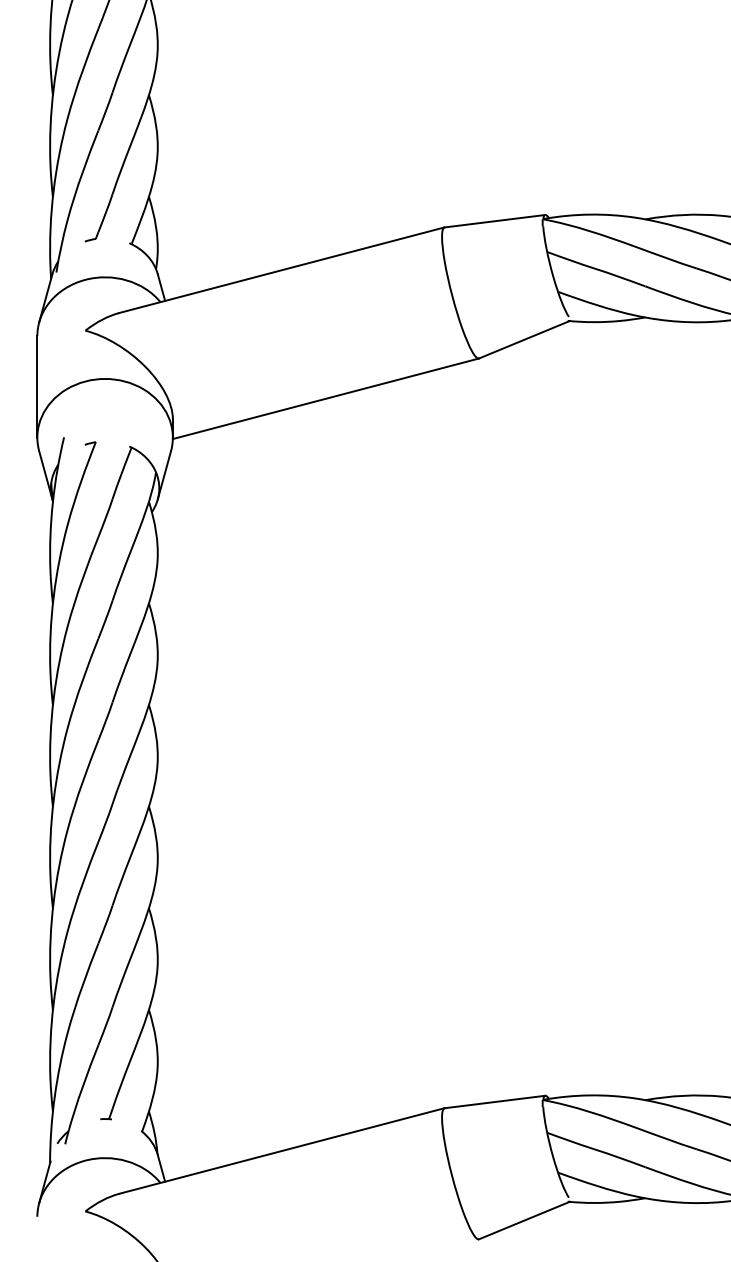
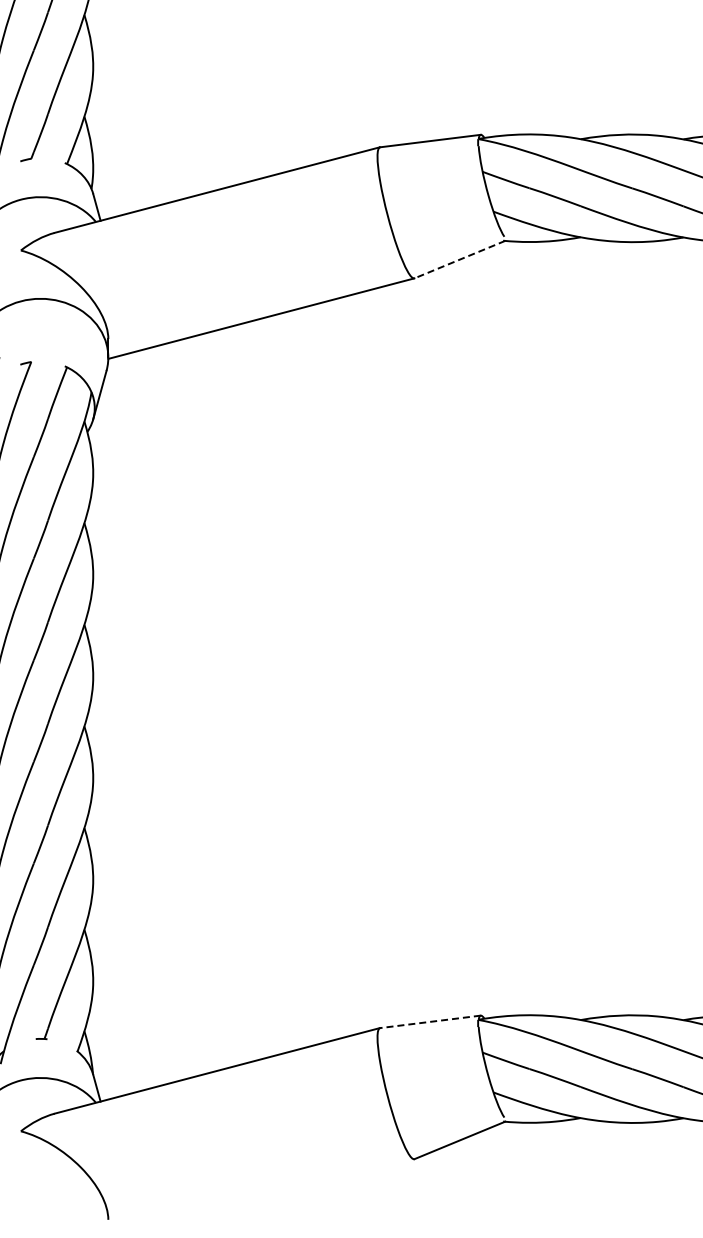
line: (524, 339) -> (459, 259), solid -> dashed
line: (494, 1102) -> (429, 1022), solid -> dashed

